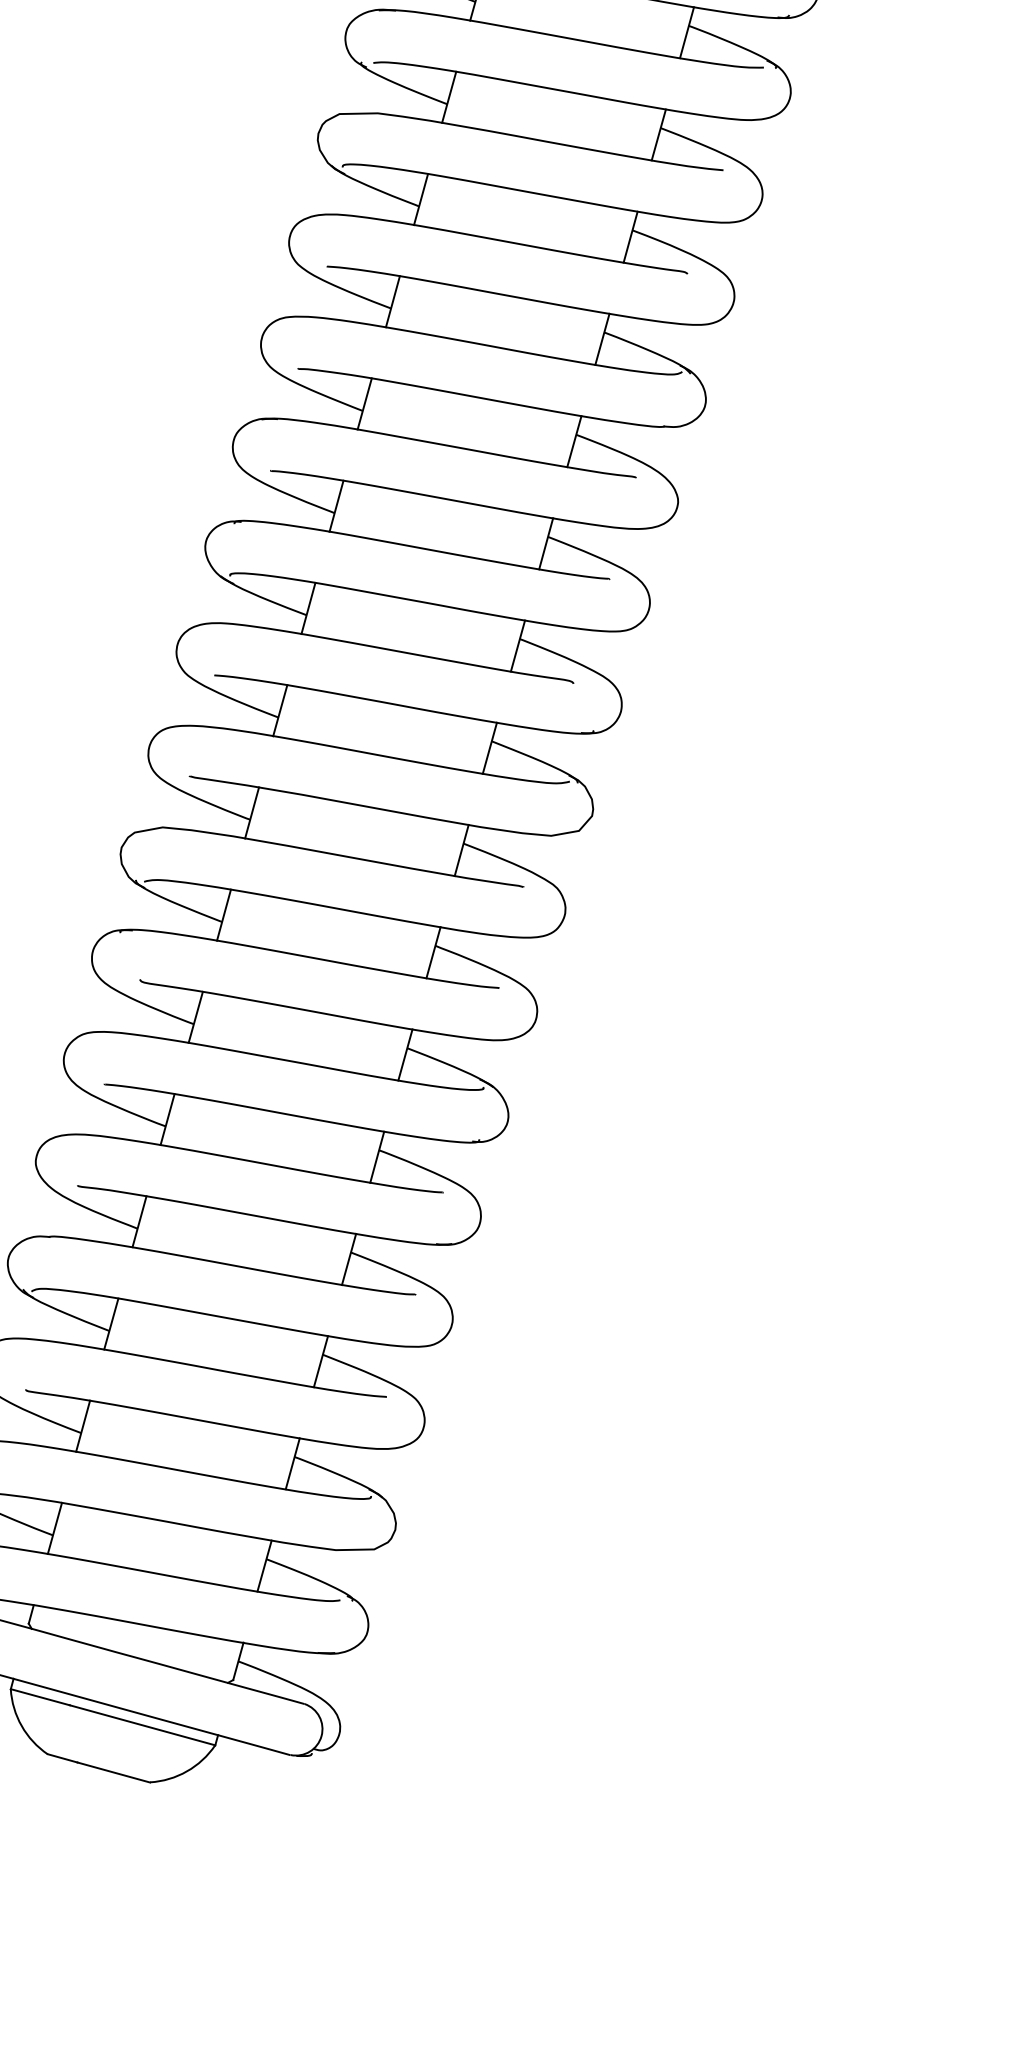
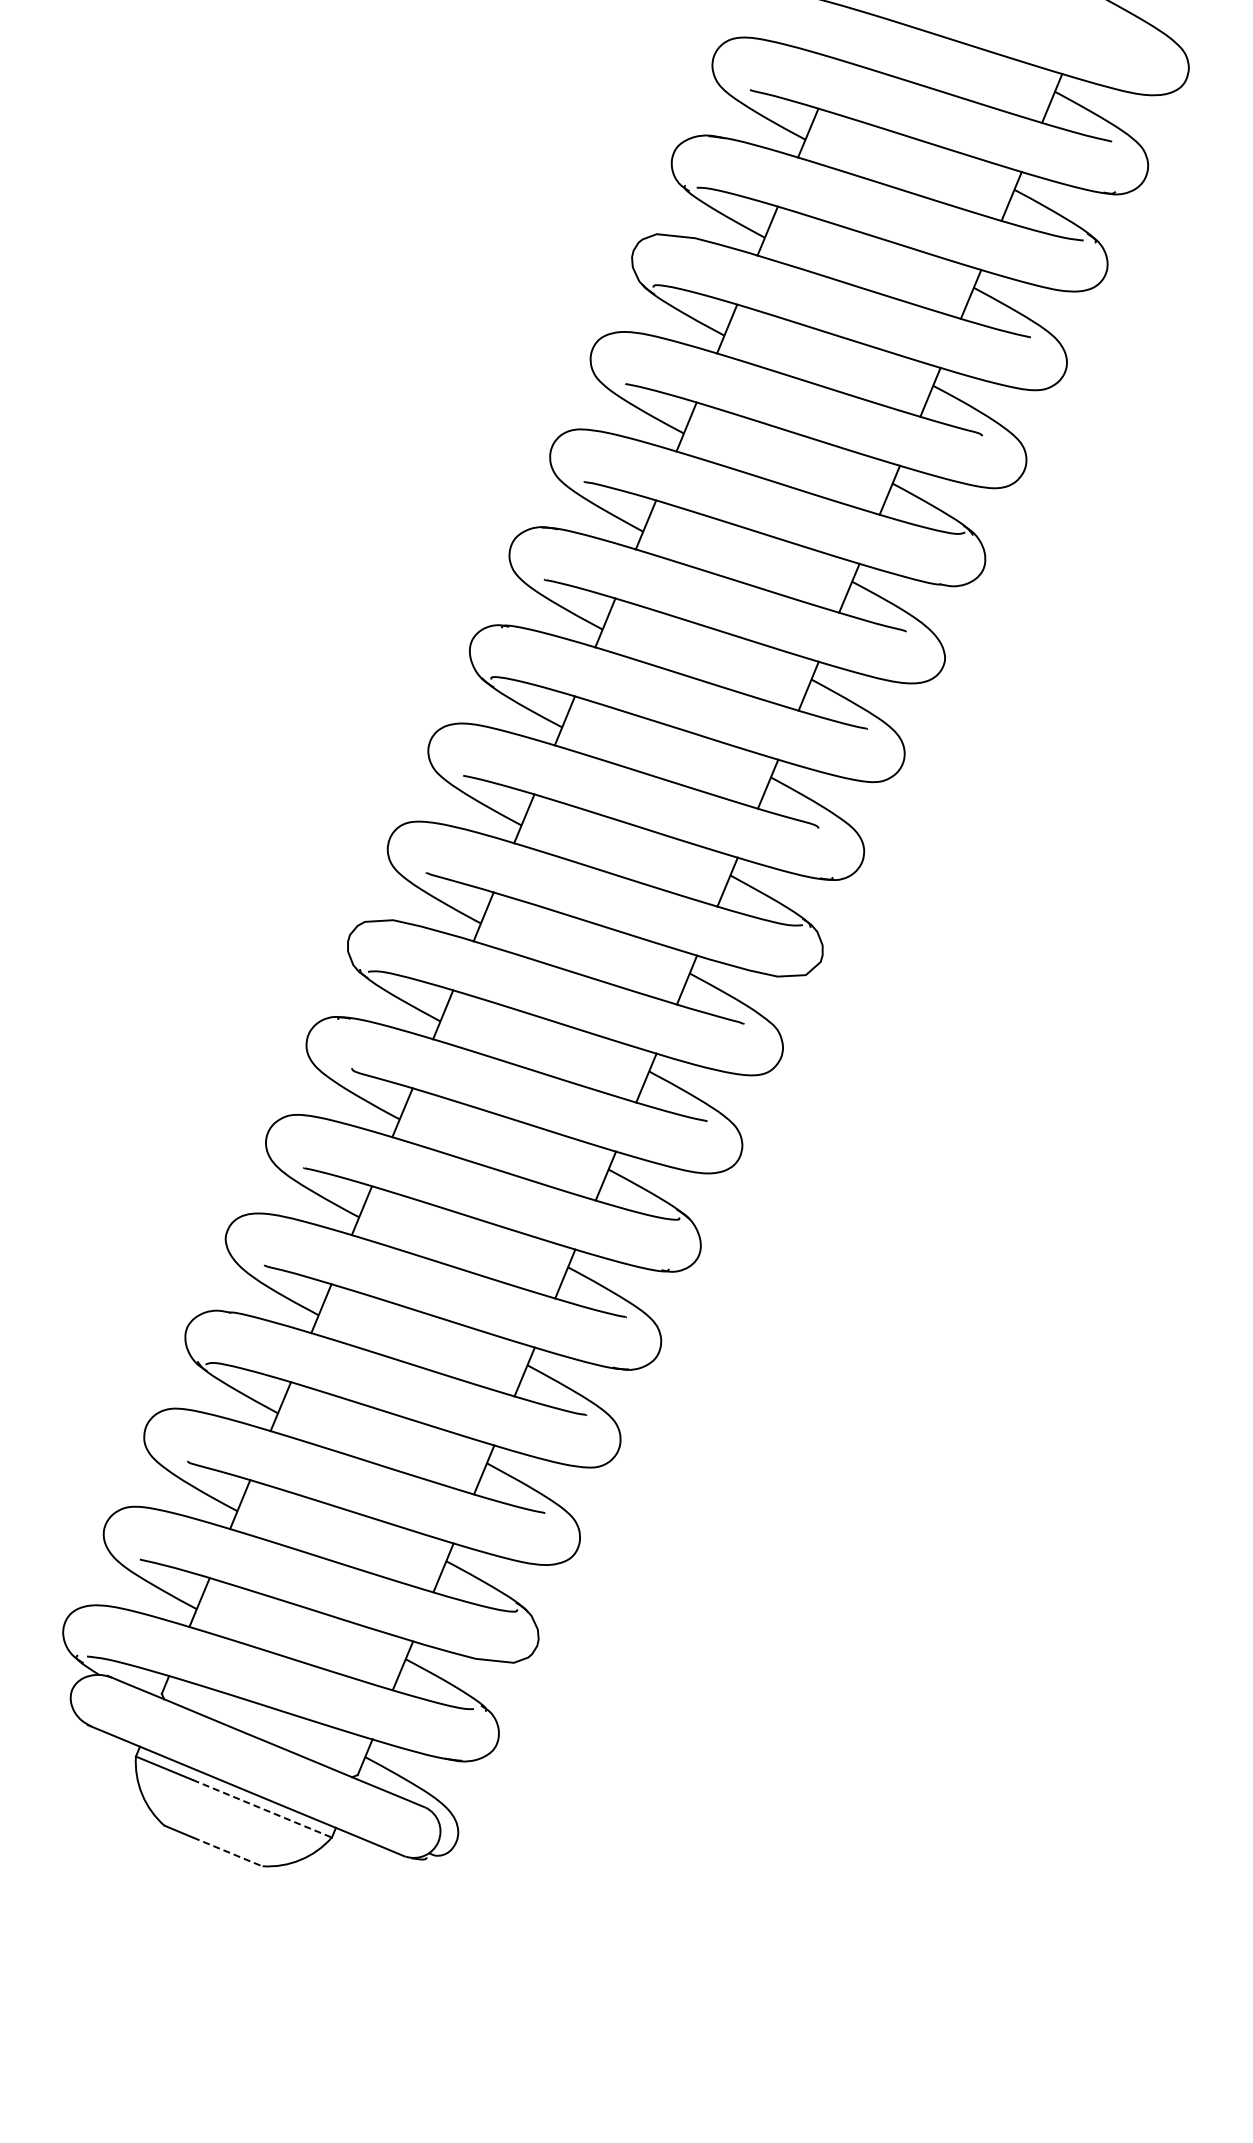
line: (142, 1725) -> (262, 1808), solid -> dashed
line: (113, 1773) -> (227, 1852), solid -> dashed

